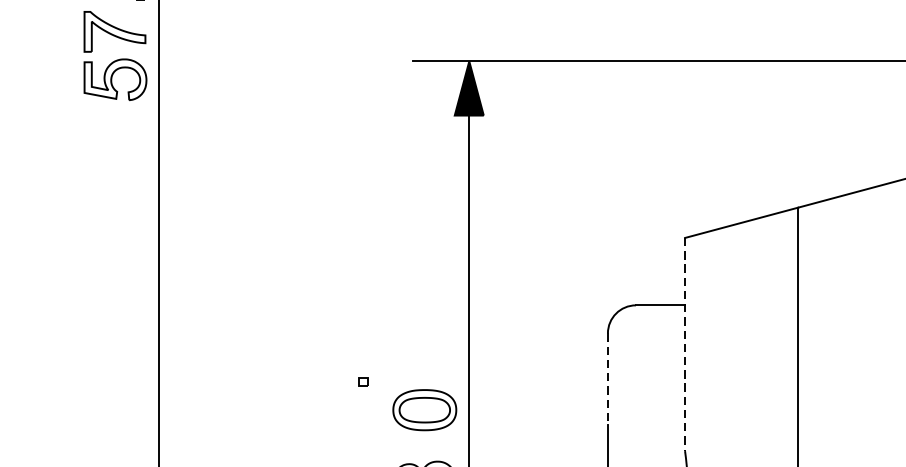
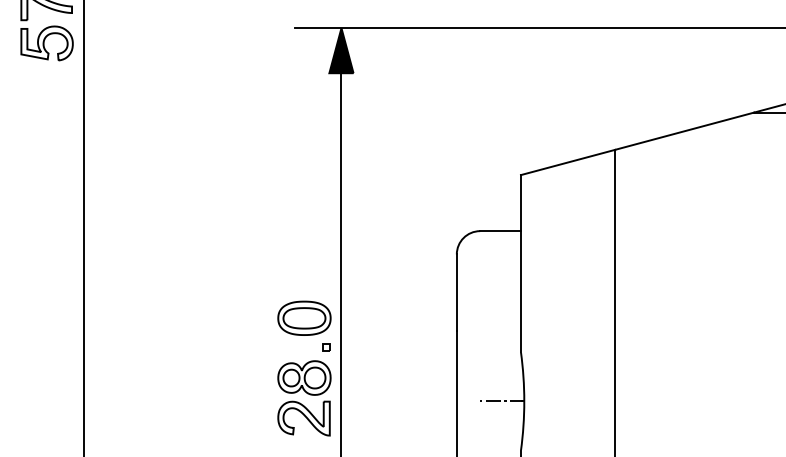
line: (684, 344) -> (520, 263), dashed -> solid
line: (607, 380) -> (456, 293), dashed -> solid
part: (363, 381) -> (326, 347), moved

